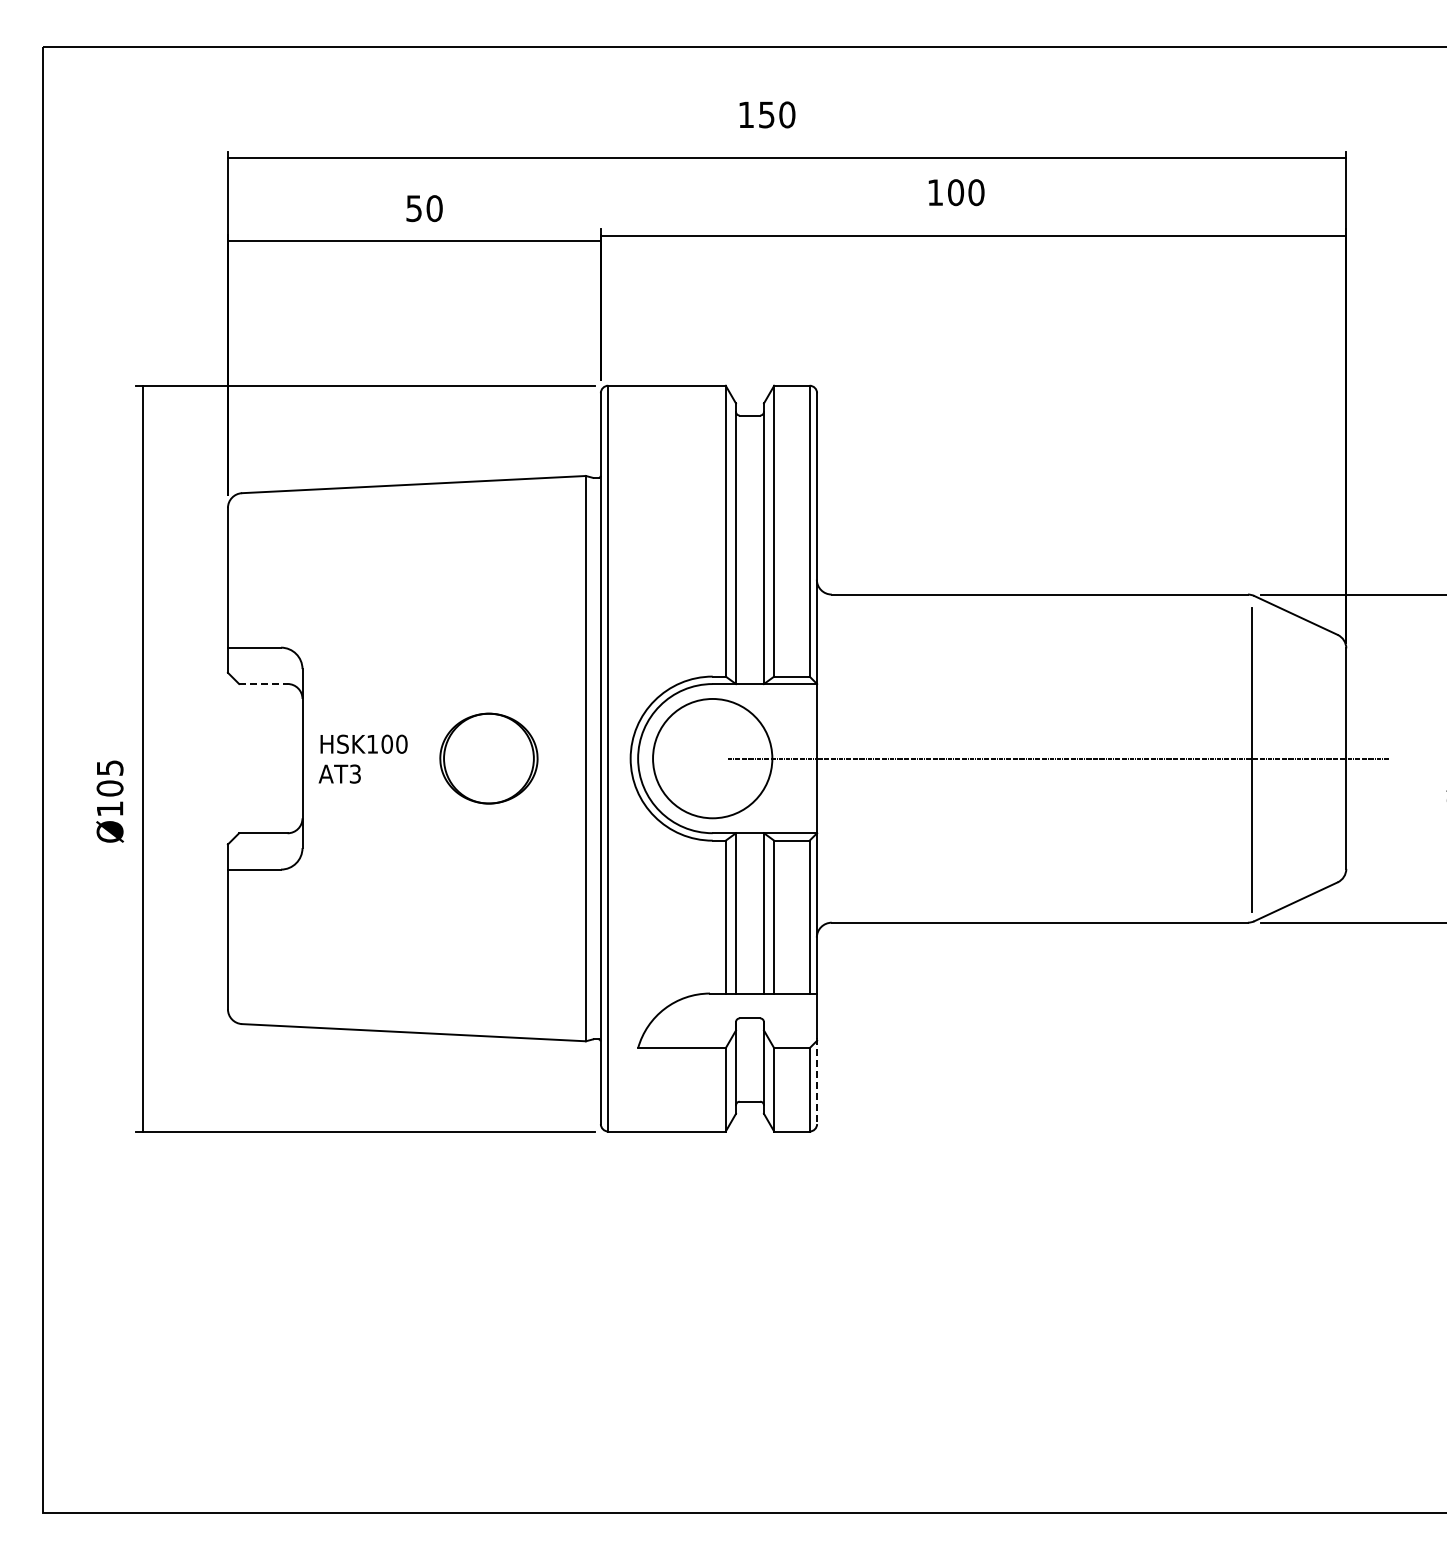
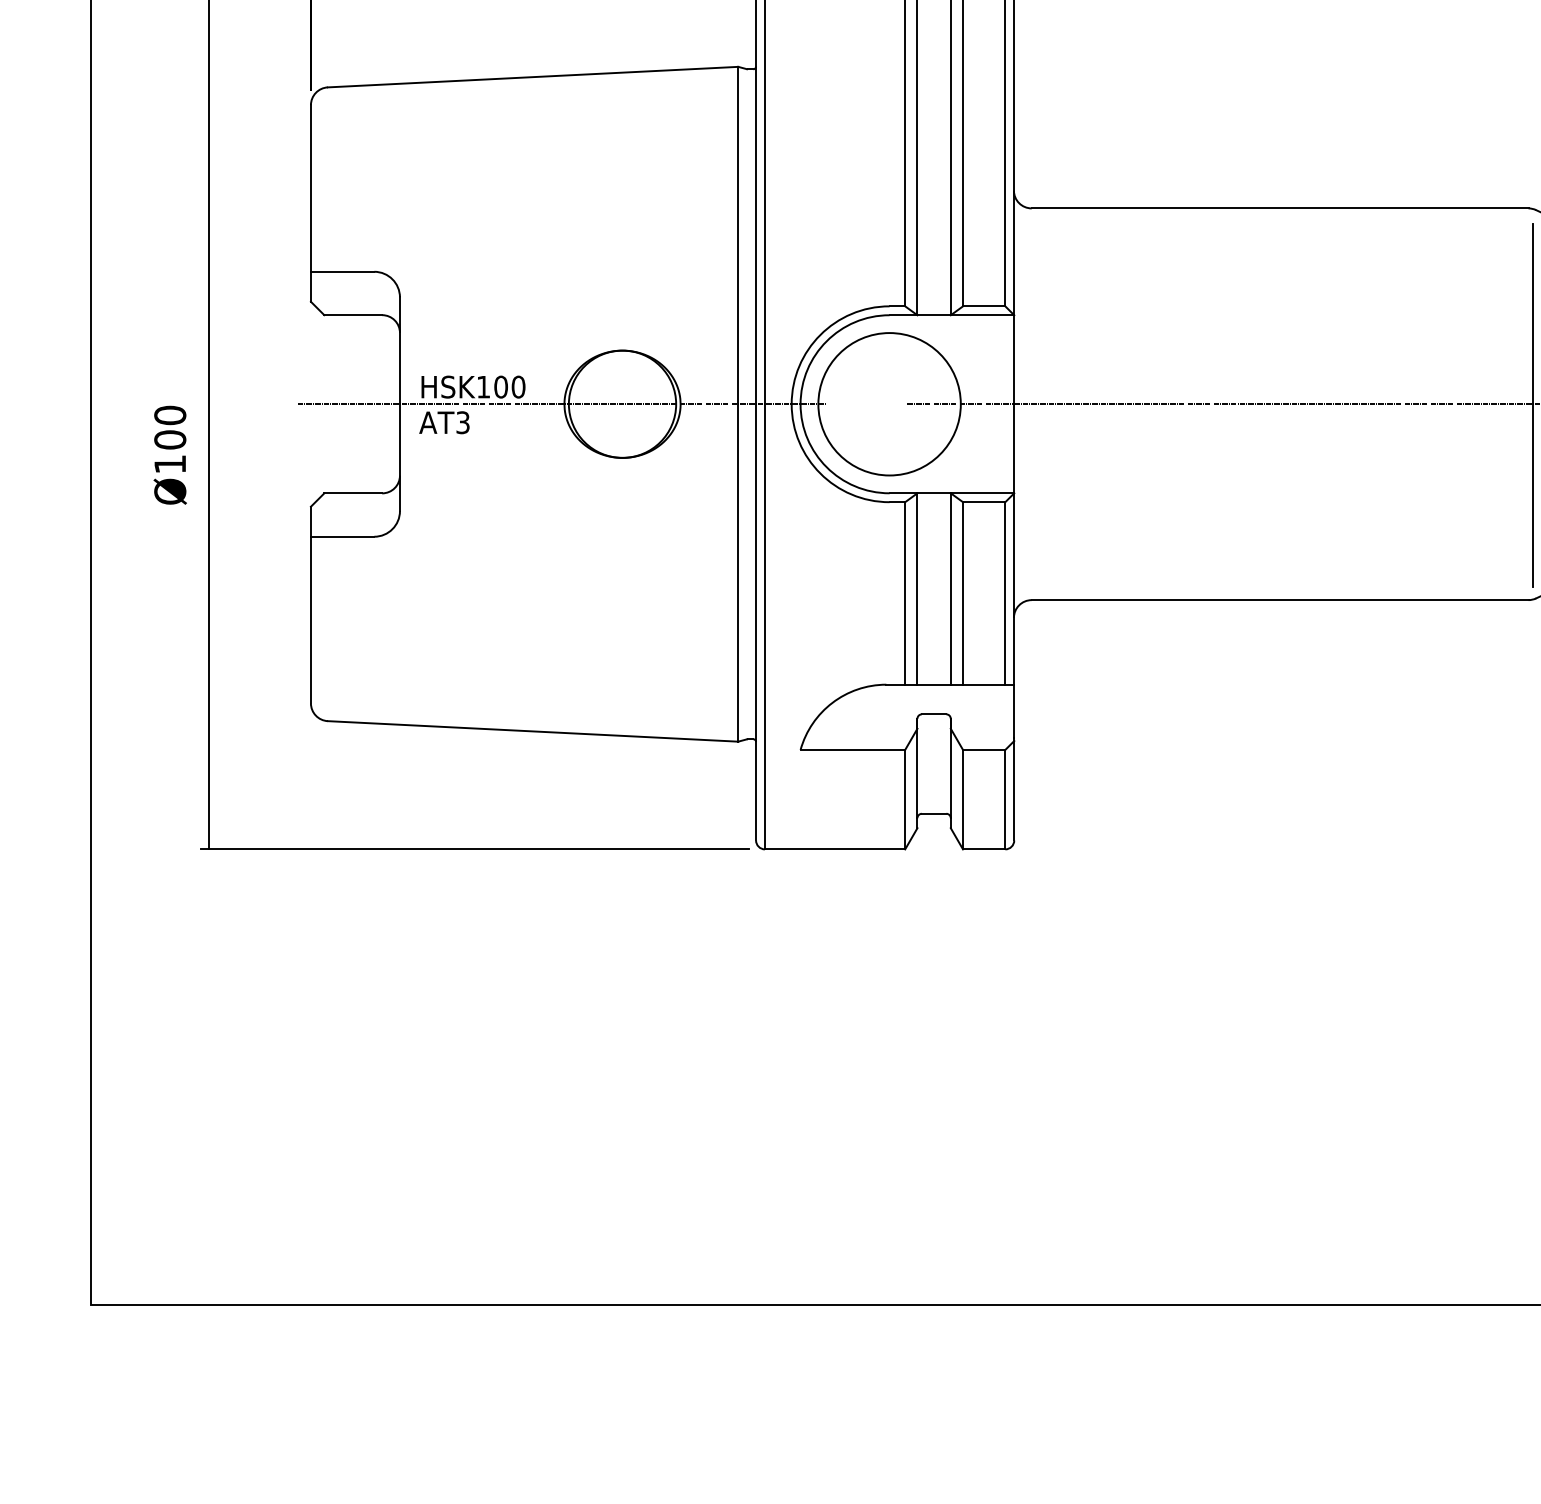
line: (263, 683) -> (353, 314), dashed -> solid
line: (437, 758) -> (561, 404), added
text: (109, 768) -> (169, 416), Ø105 -> Ø100
line: (817, 1081) -> (1014, 789), dashed -> solid

